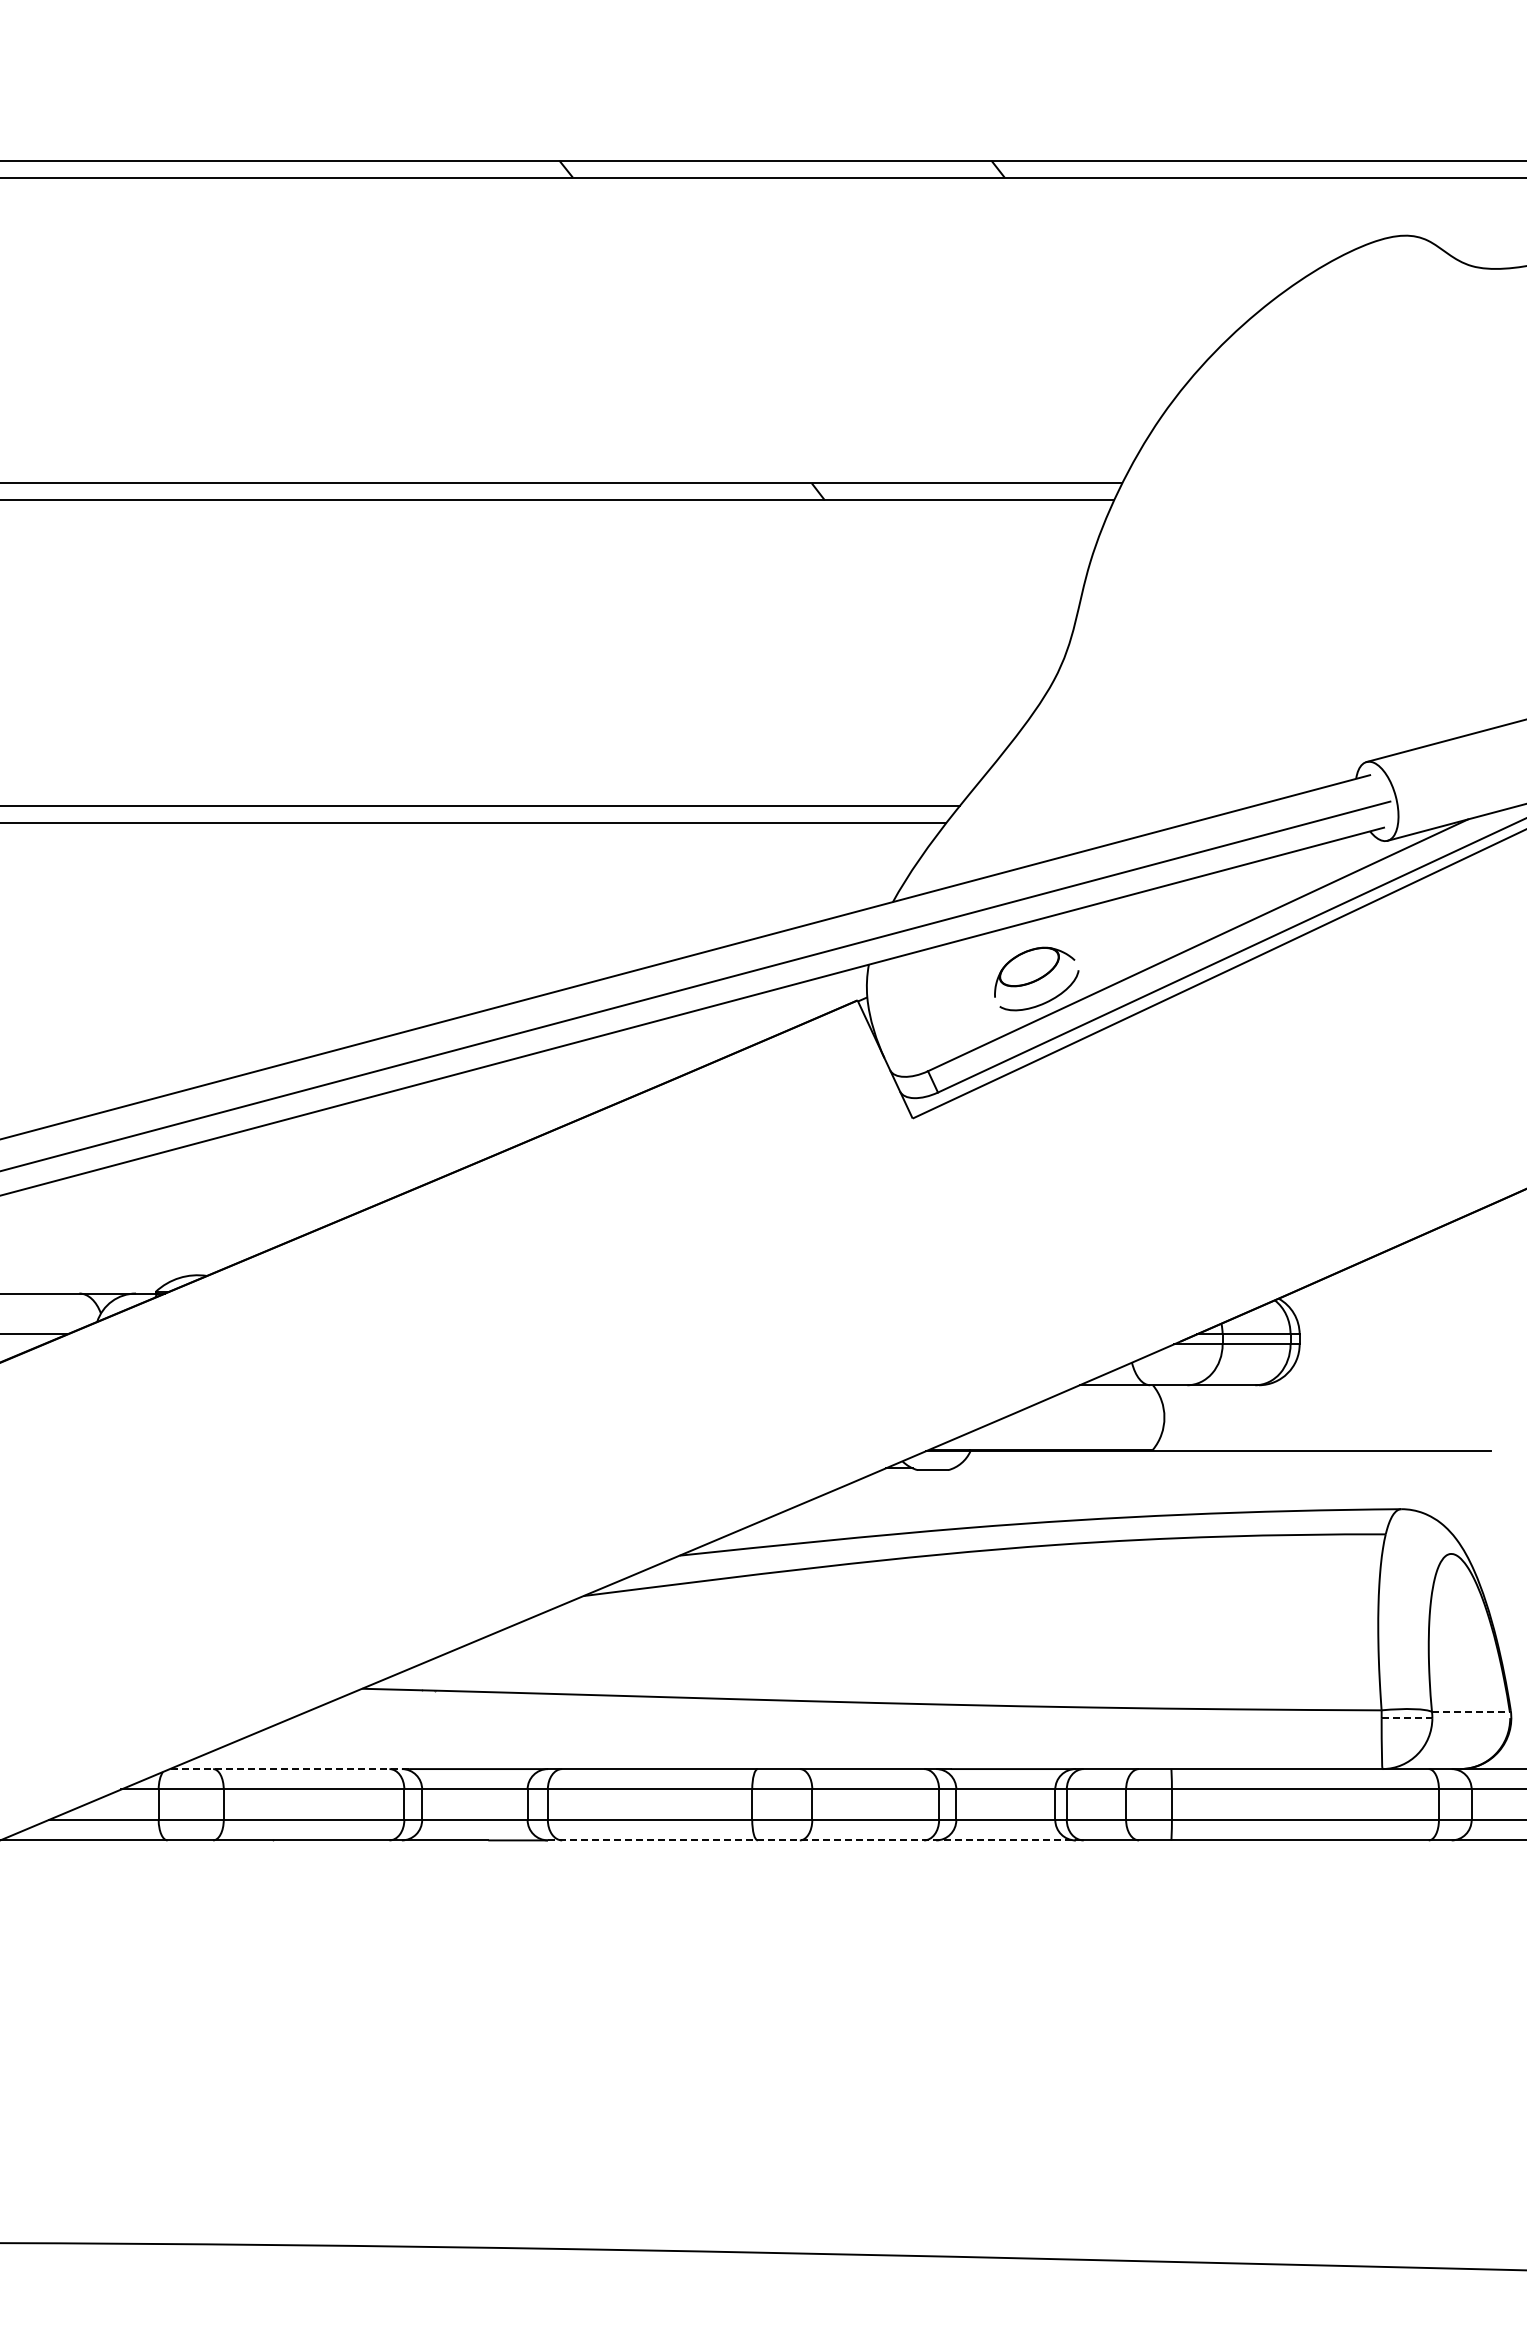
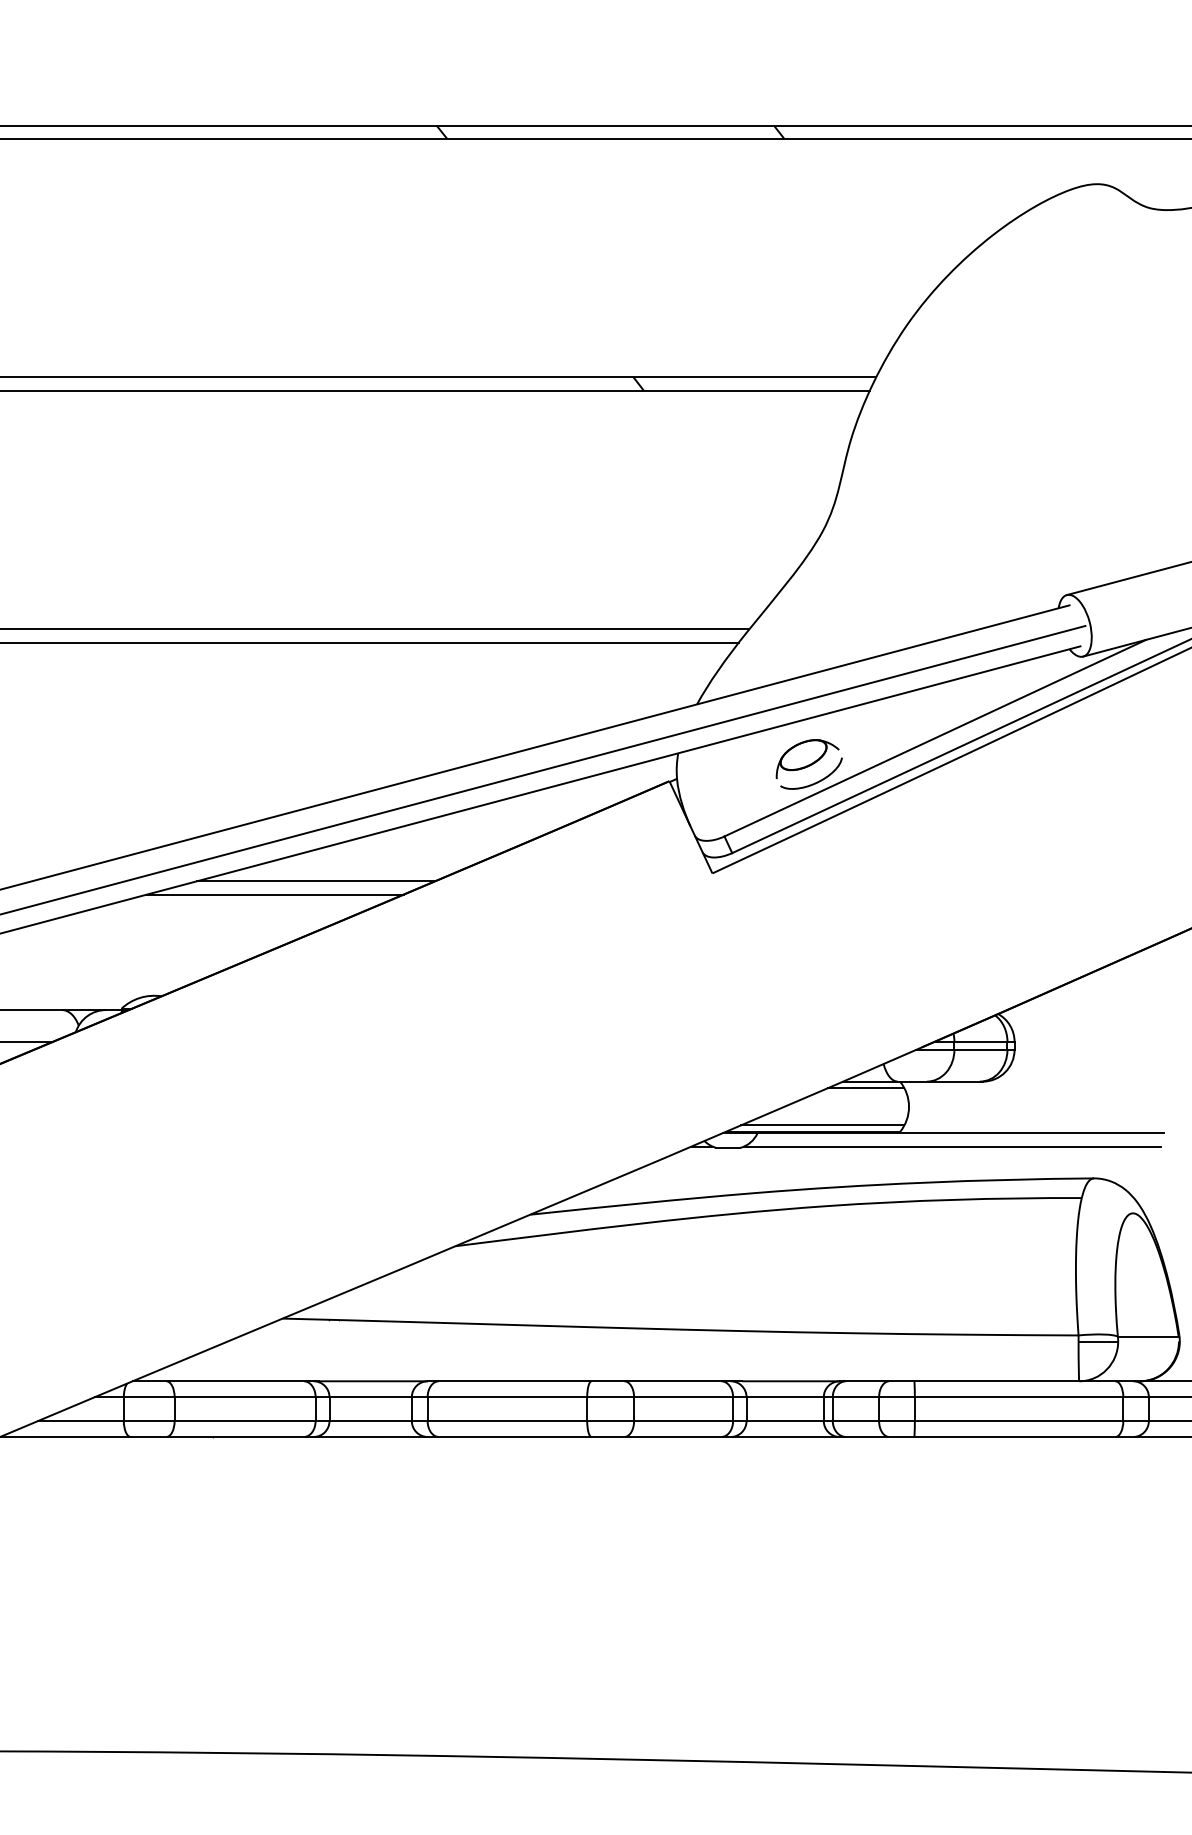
line: (404, 1128) -> (315, 881), added
line: (352, 1145) -> (275, 894), added
line: (1109, 1393) -> (866, 1088), added
line: (1053, 1441) -> (822, 1125), added
line: (1219, 1468) -> (951, 1146), added
line: (1470, 1711) -> (1147, 1336), dashed -> solid
line: (1407, 1718) -> (1098, 1341), dashed -> solid
line: (289, 1769) -> (225, 1381), dashed -> solid
line: (811, 1840) -> (633, 1437), dashed -> solid

